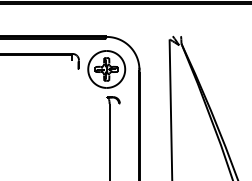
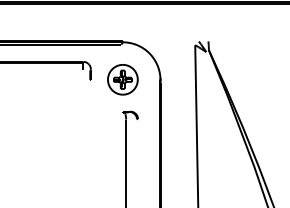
part: (106, 69) -> (122, 79), size x0.7

